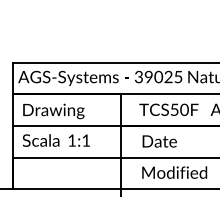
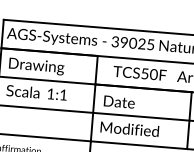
text: (159, 141) -> (119, 102), moved
text: (174, 172) -> (129, 129), moved

